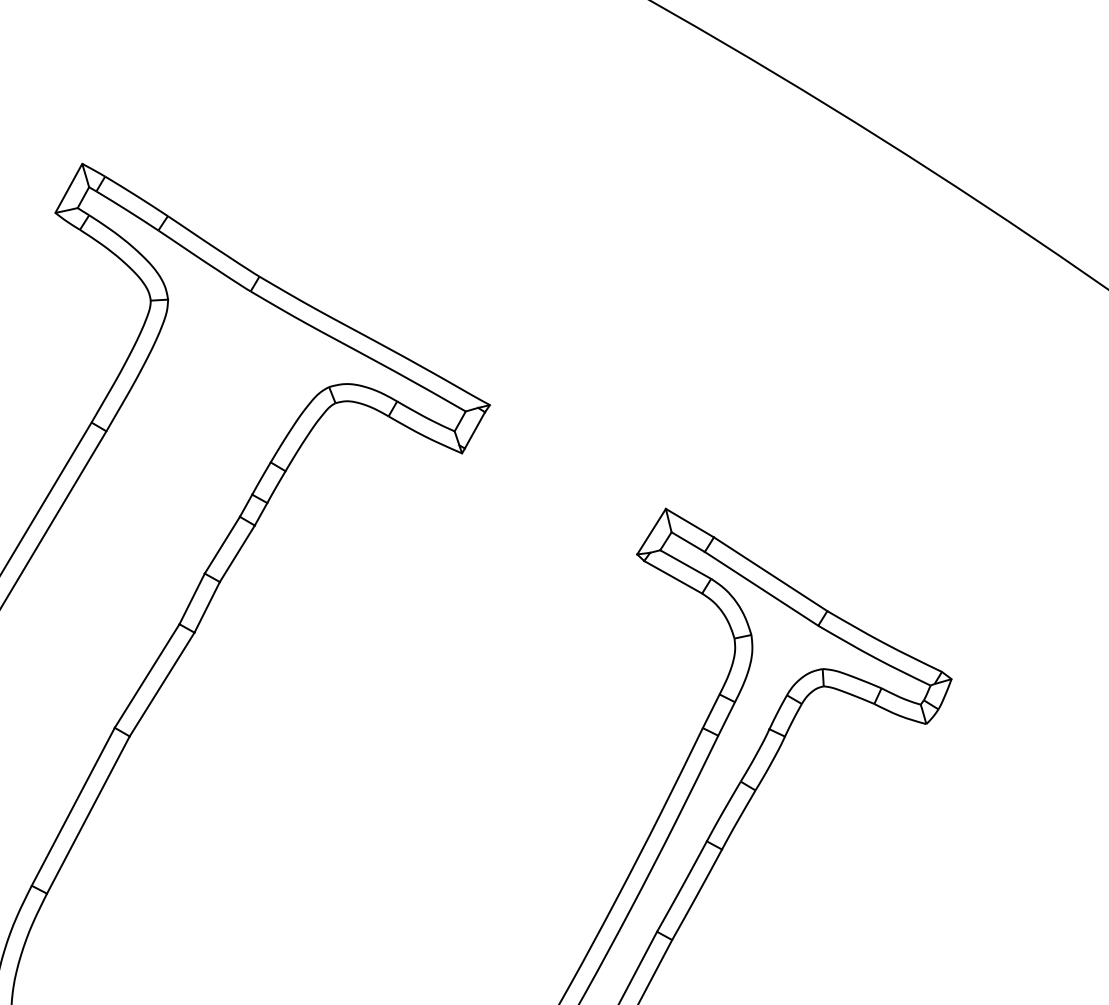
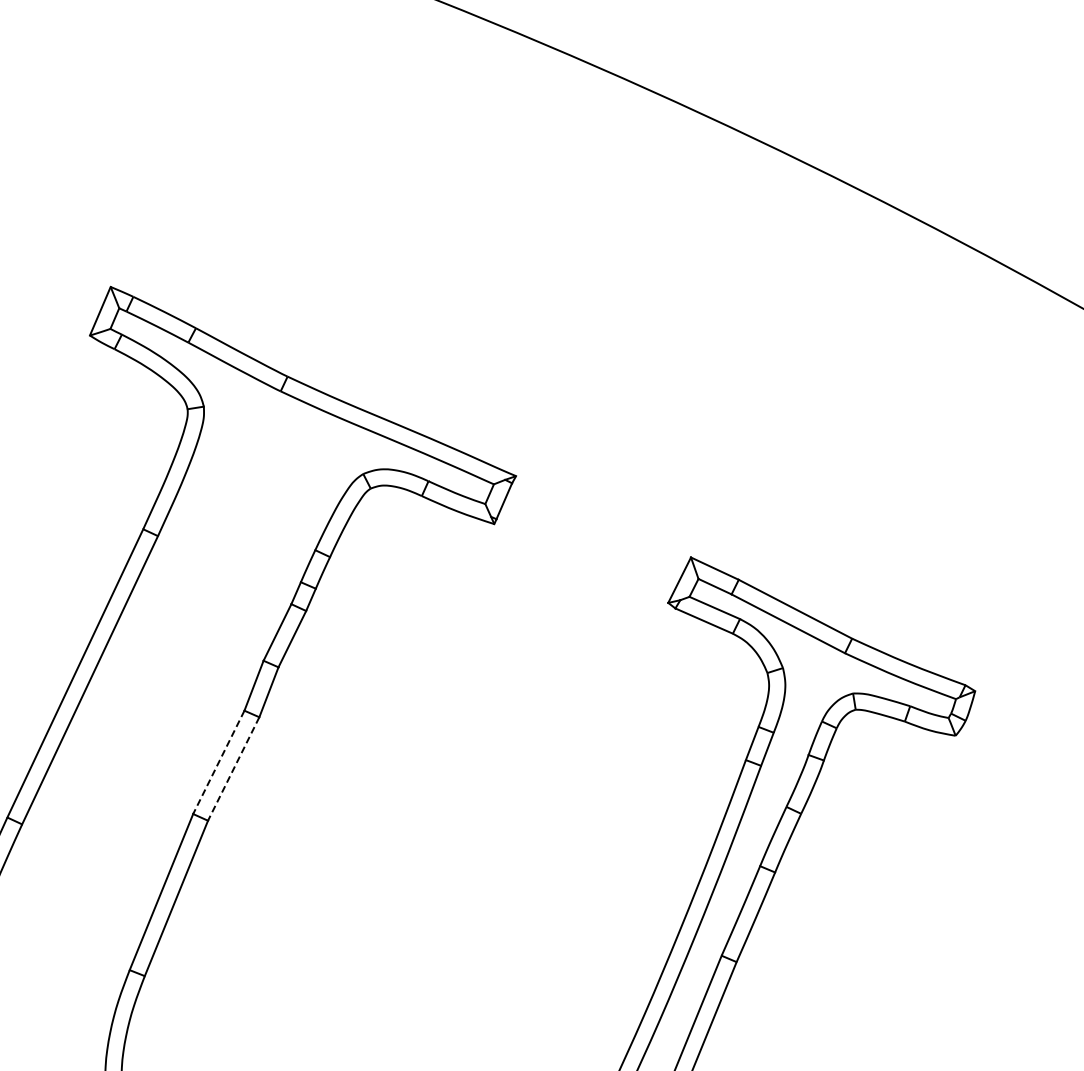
line: (146, 676) -> (218, 762), solid -> dashed
line: (161, 684) -> (233, 768), solid -> dashed

